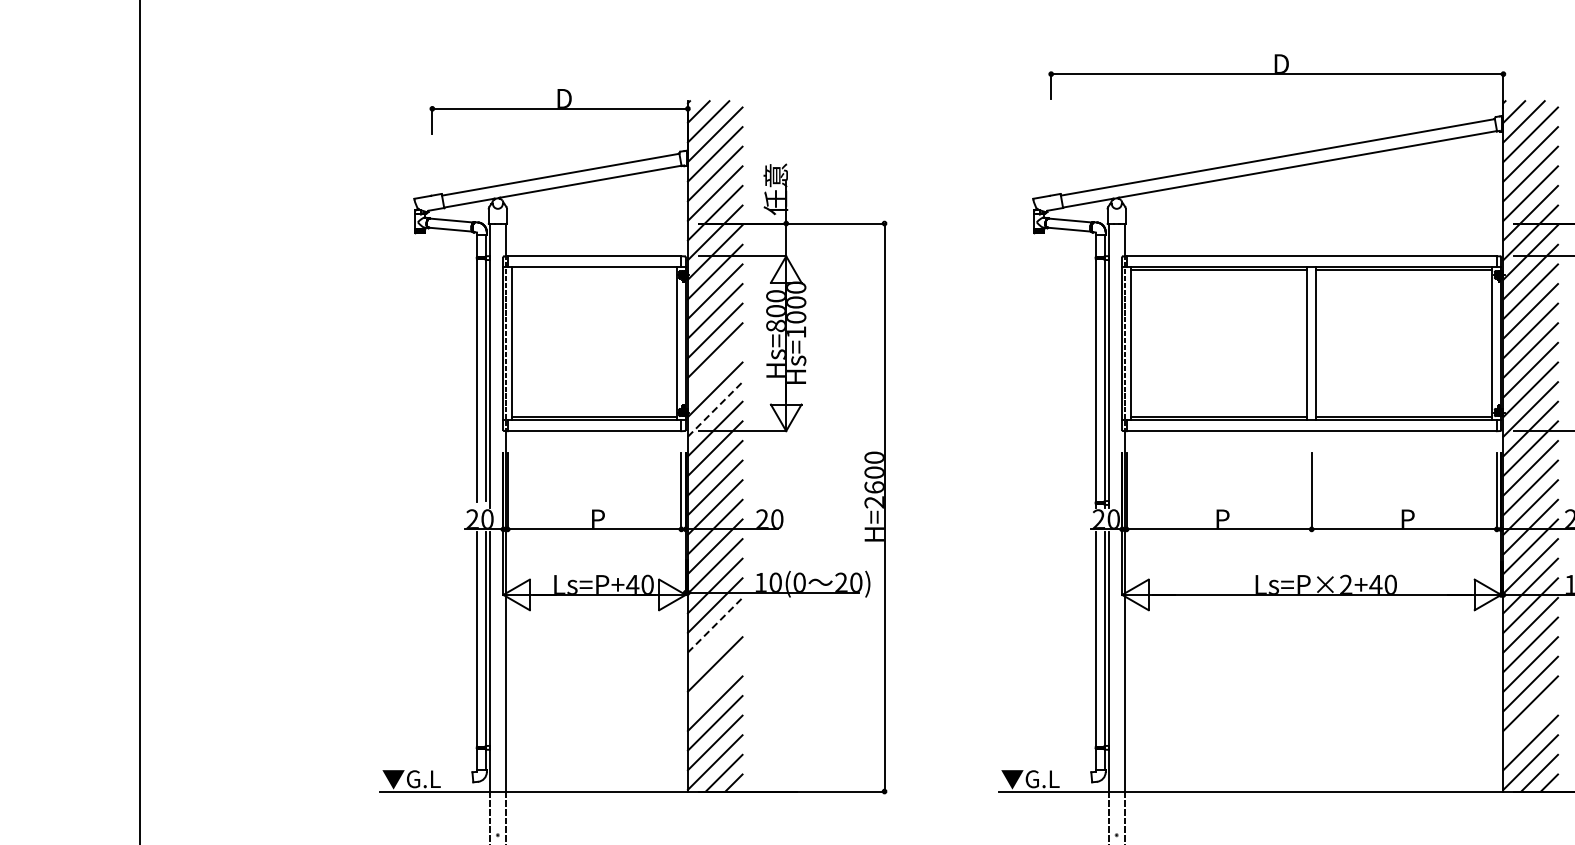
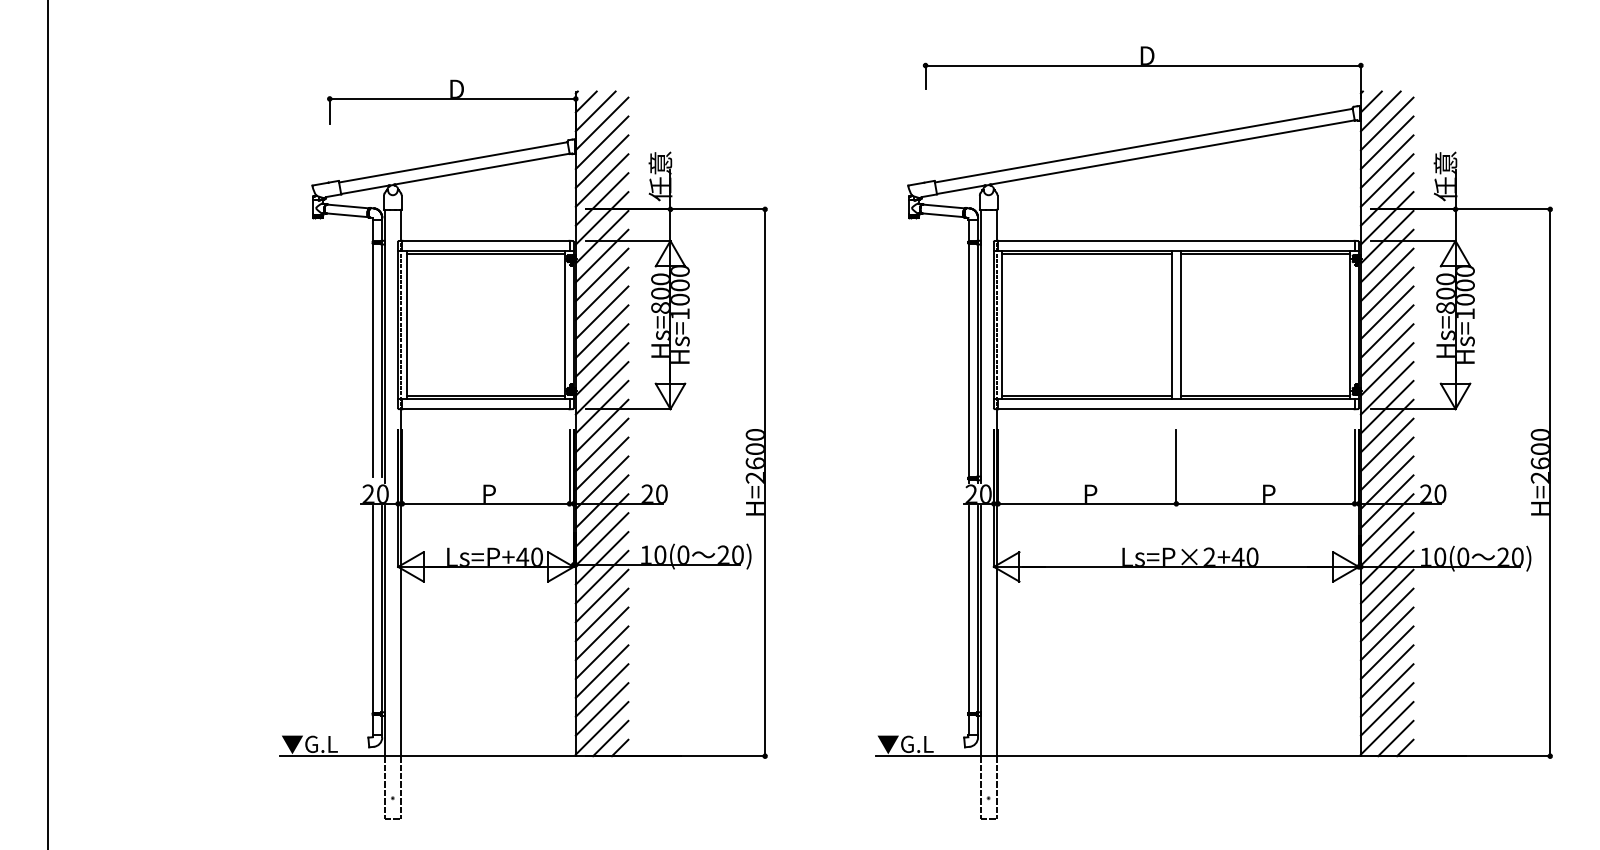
line: (594, 270) -> (485, 254), added
line: (714, 370) -> (601, 350), added
line: (715, 408) -> (602, 387), dashed -> solid
line: (715, 624) -> (602, 595), dashed -> solid
line: (714, 644) -> (601, 614), added
line: (714, 683) -> (601, 652), added
line: (1529, 723) -> (1386, 690), added

